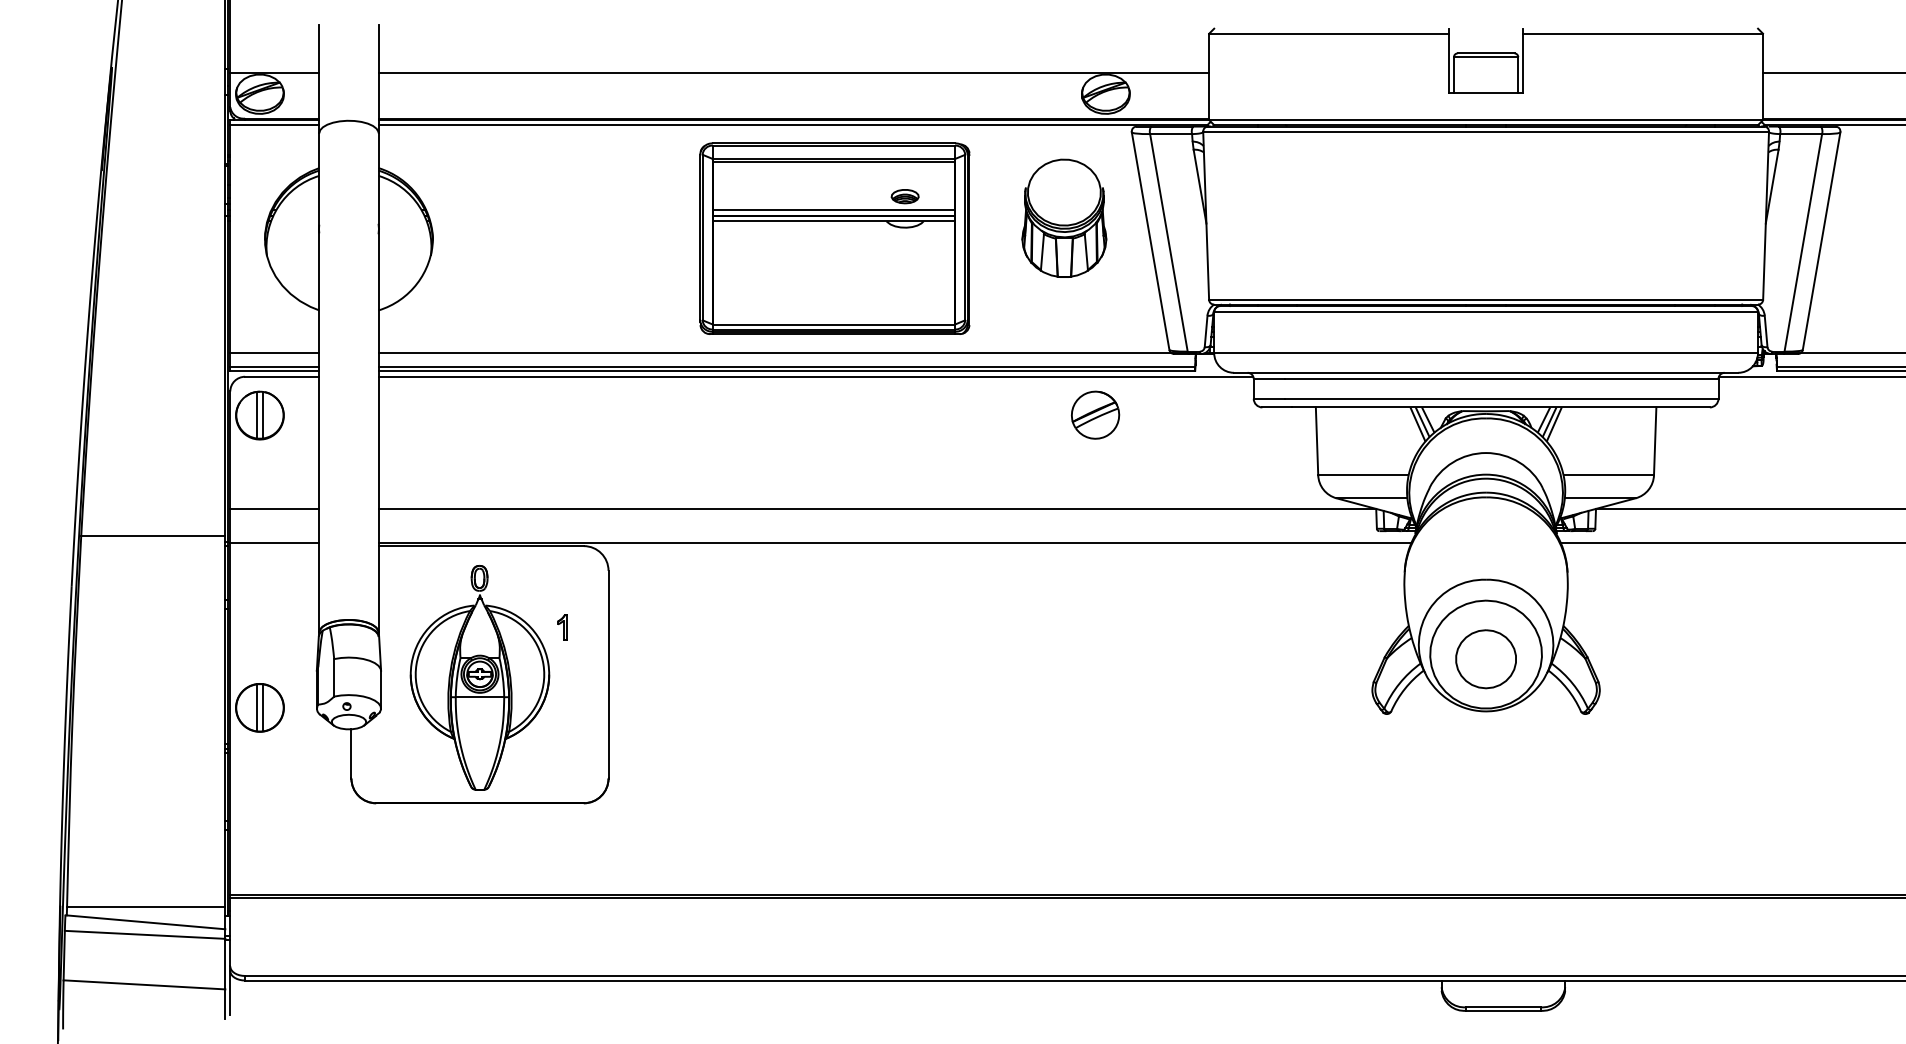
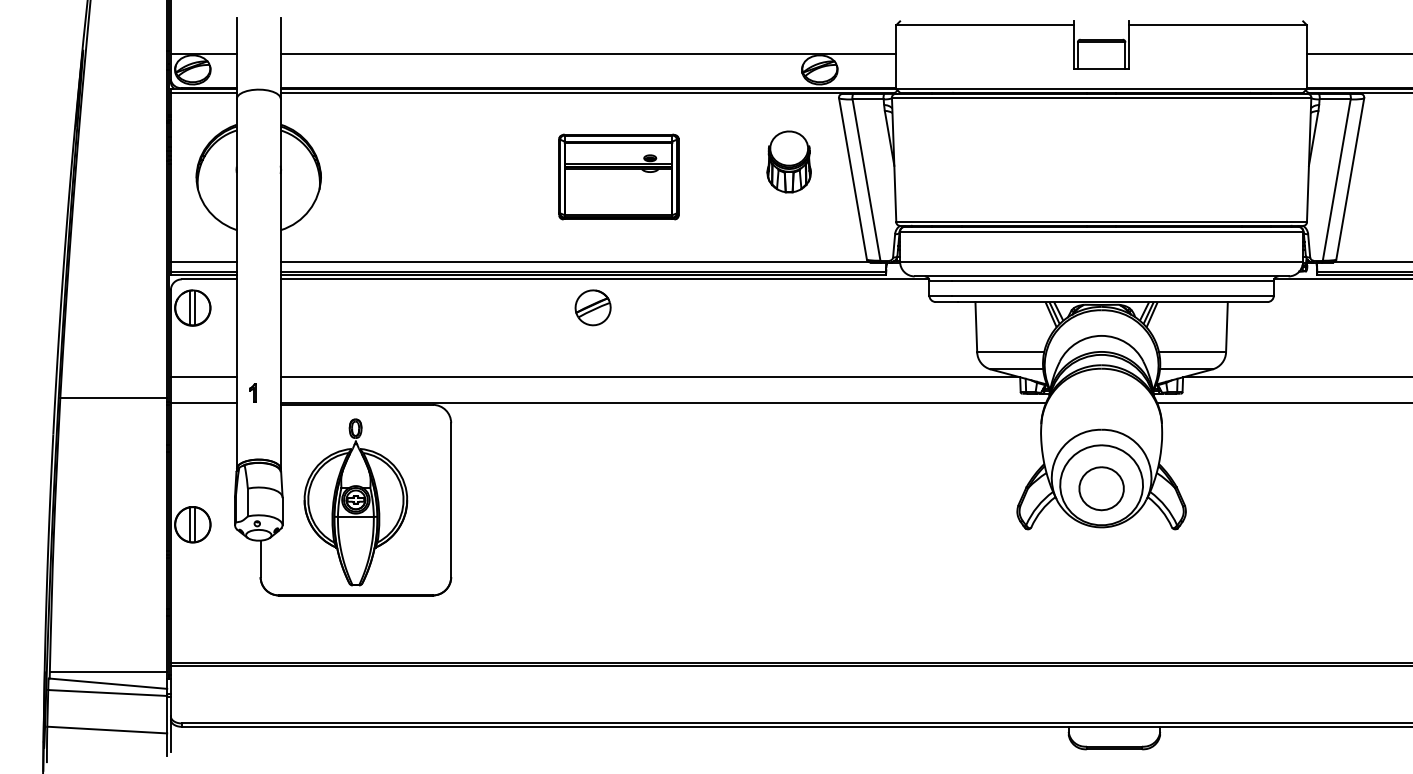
part: (1064, 217) -> (789, 161), size x0.7
part: (834, 237) -> (618, 176), size x0.6
part: (1094, 414) -> (592, 307), moved
part: (561, 626) -> (252, 392), moved

